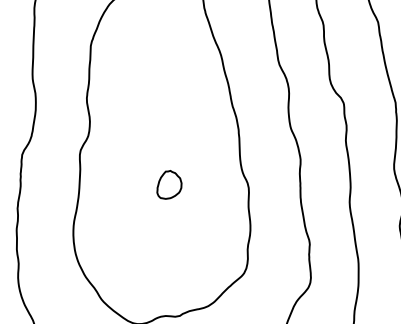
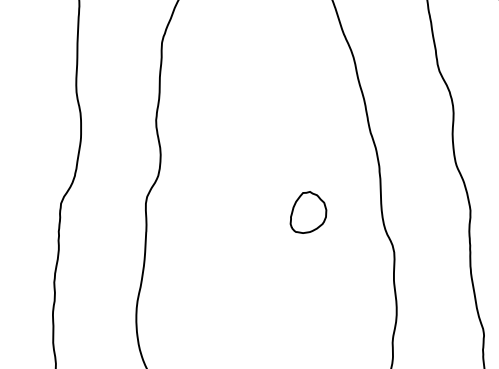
part: (169, 184) -> (308, 211), moved

